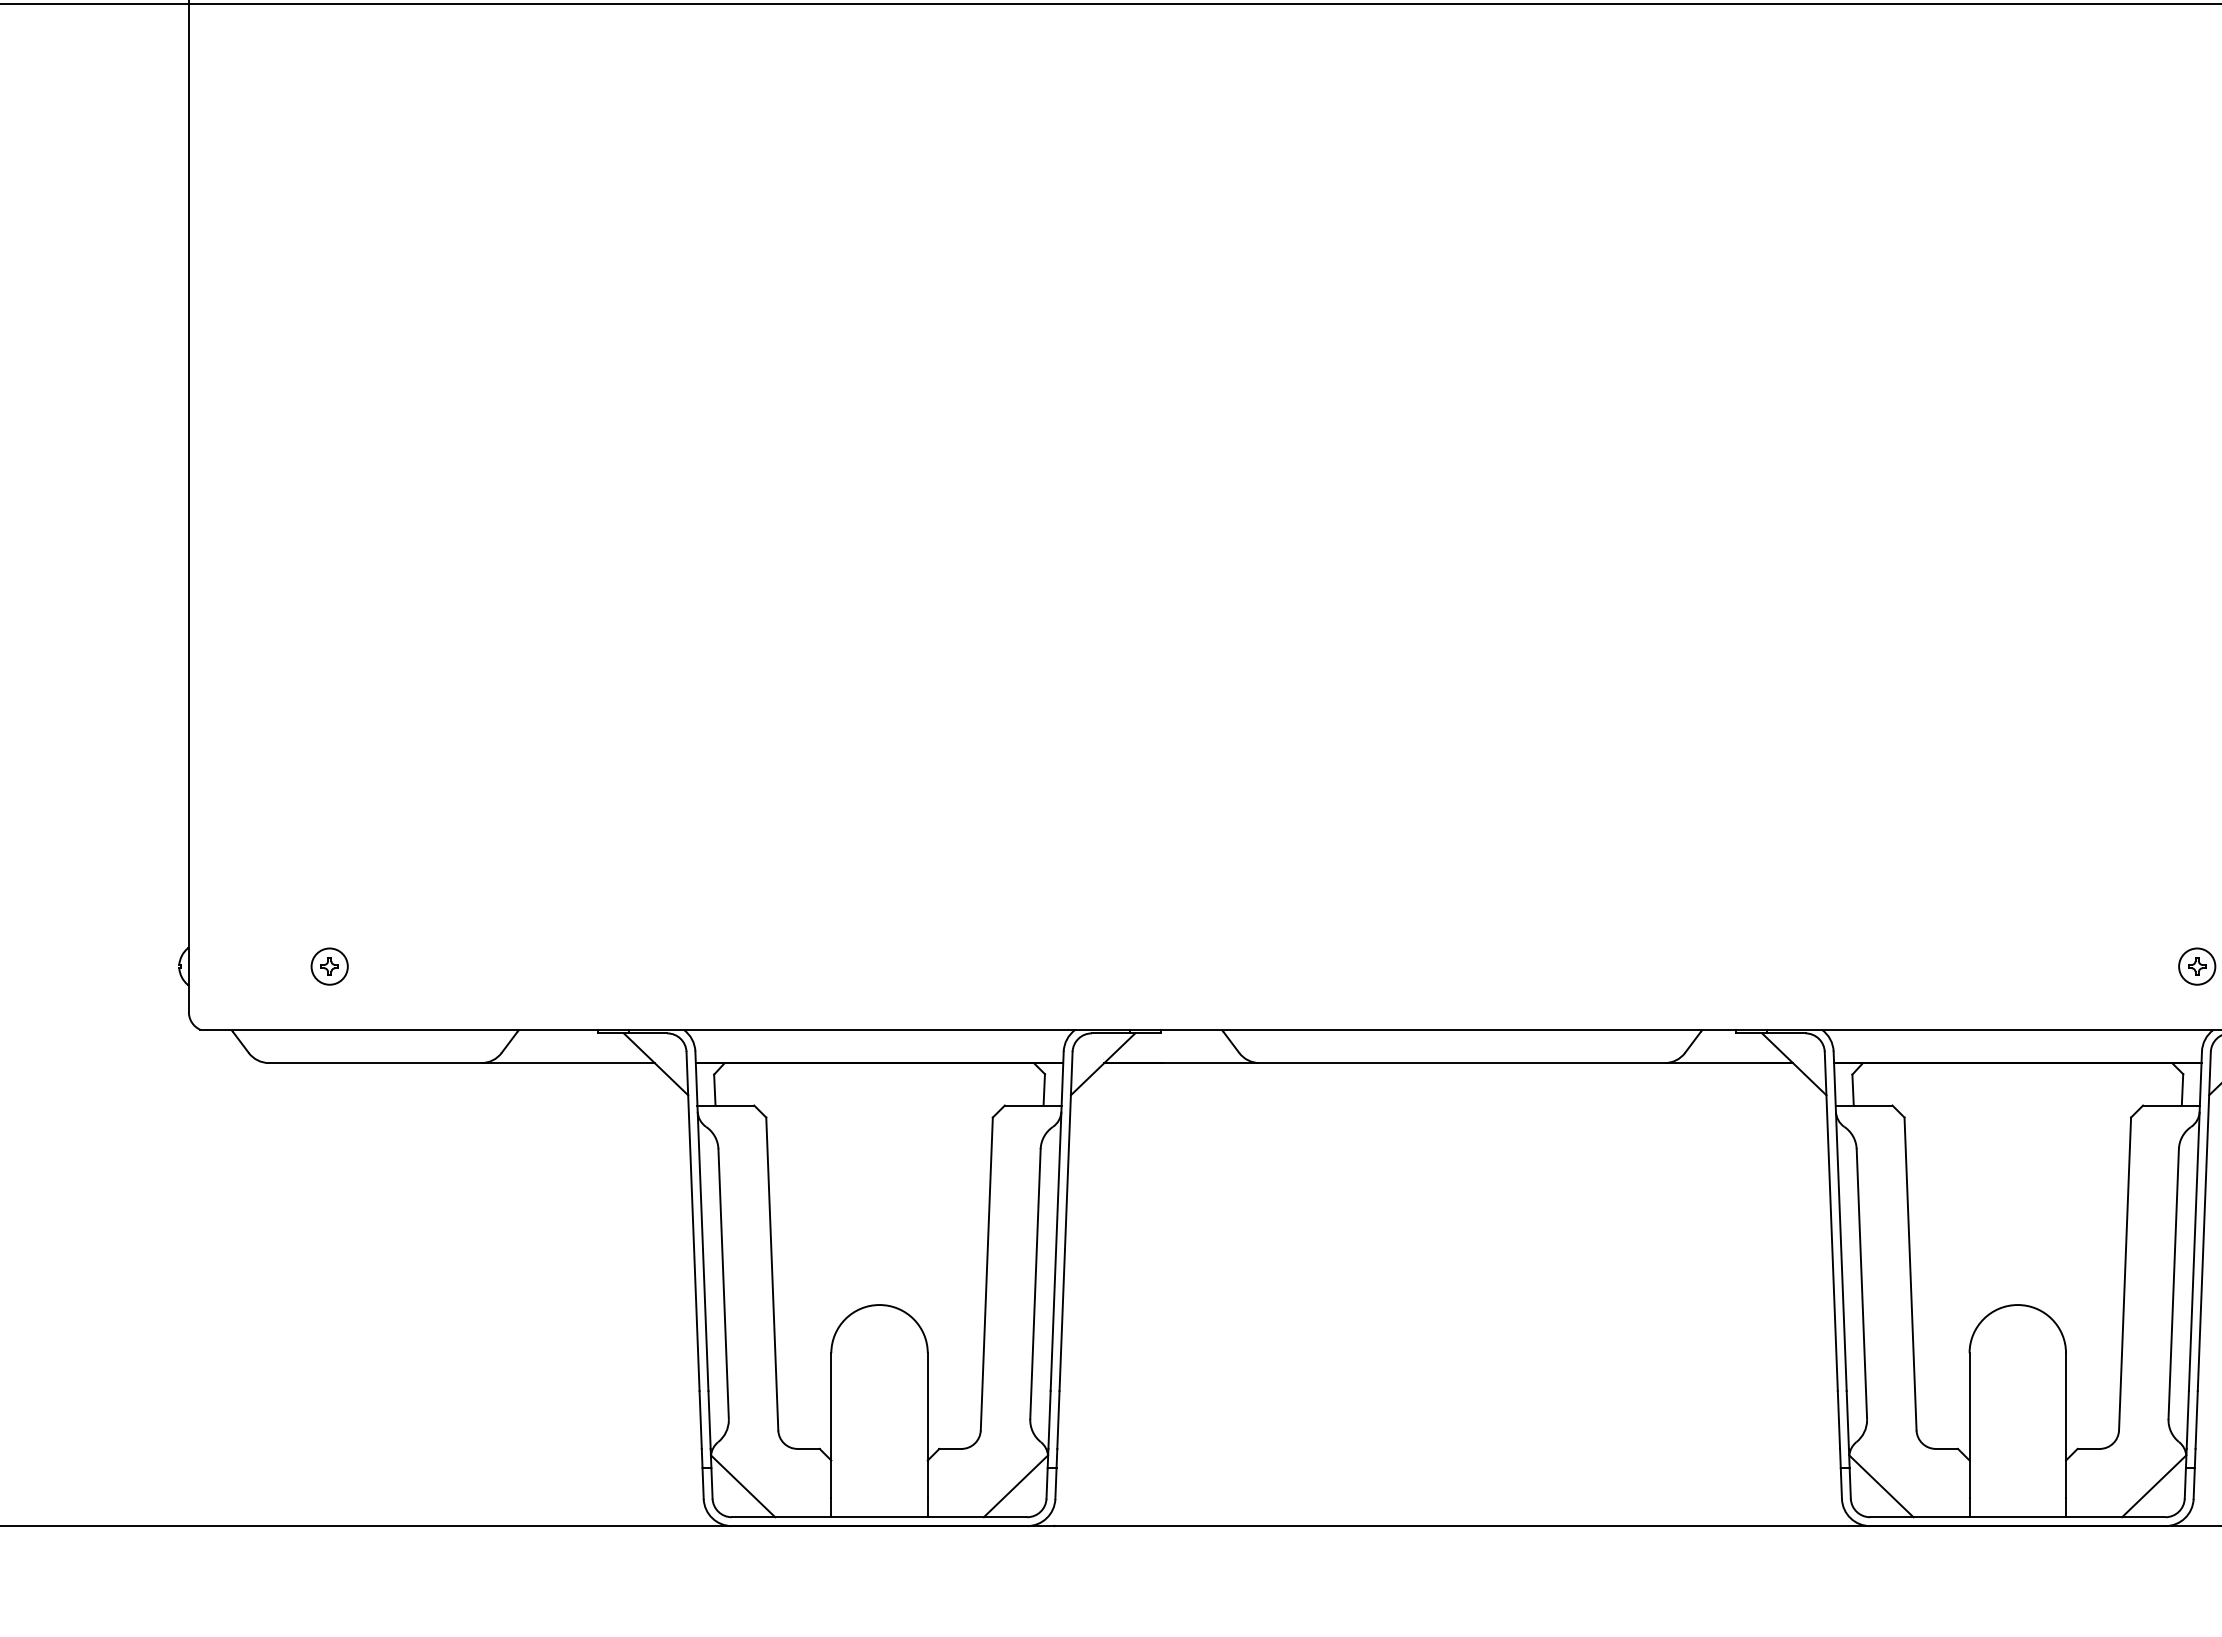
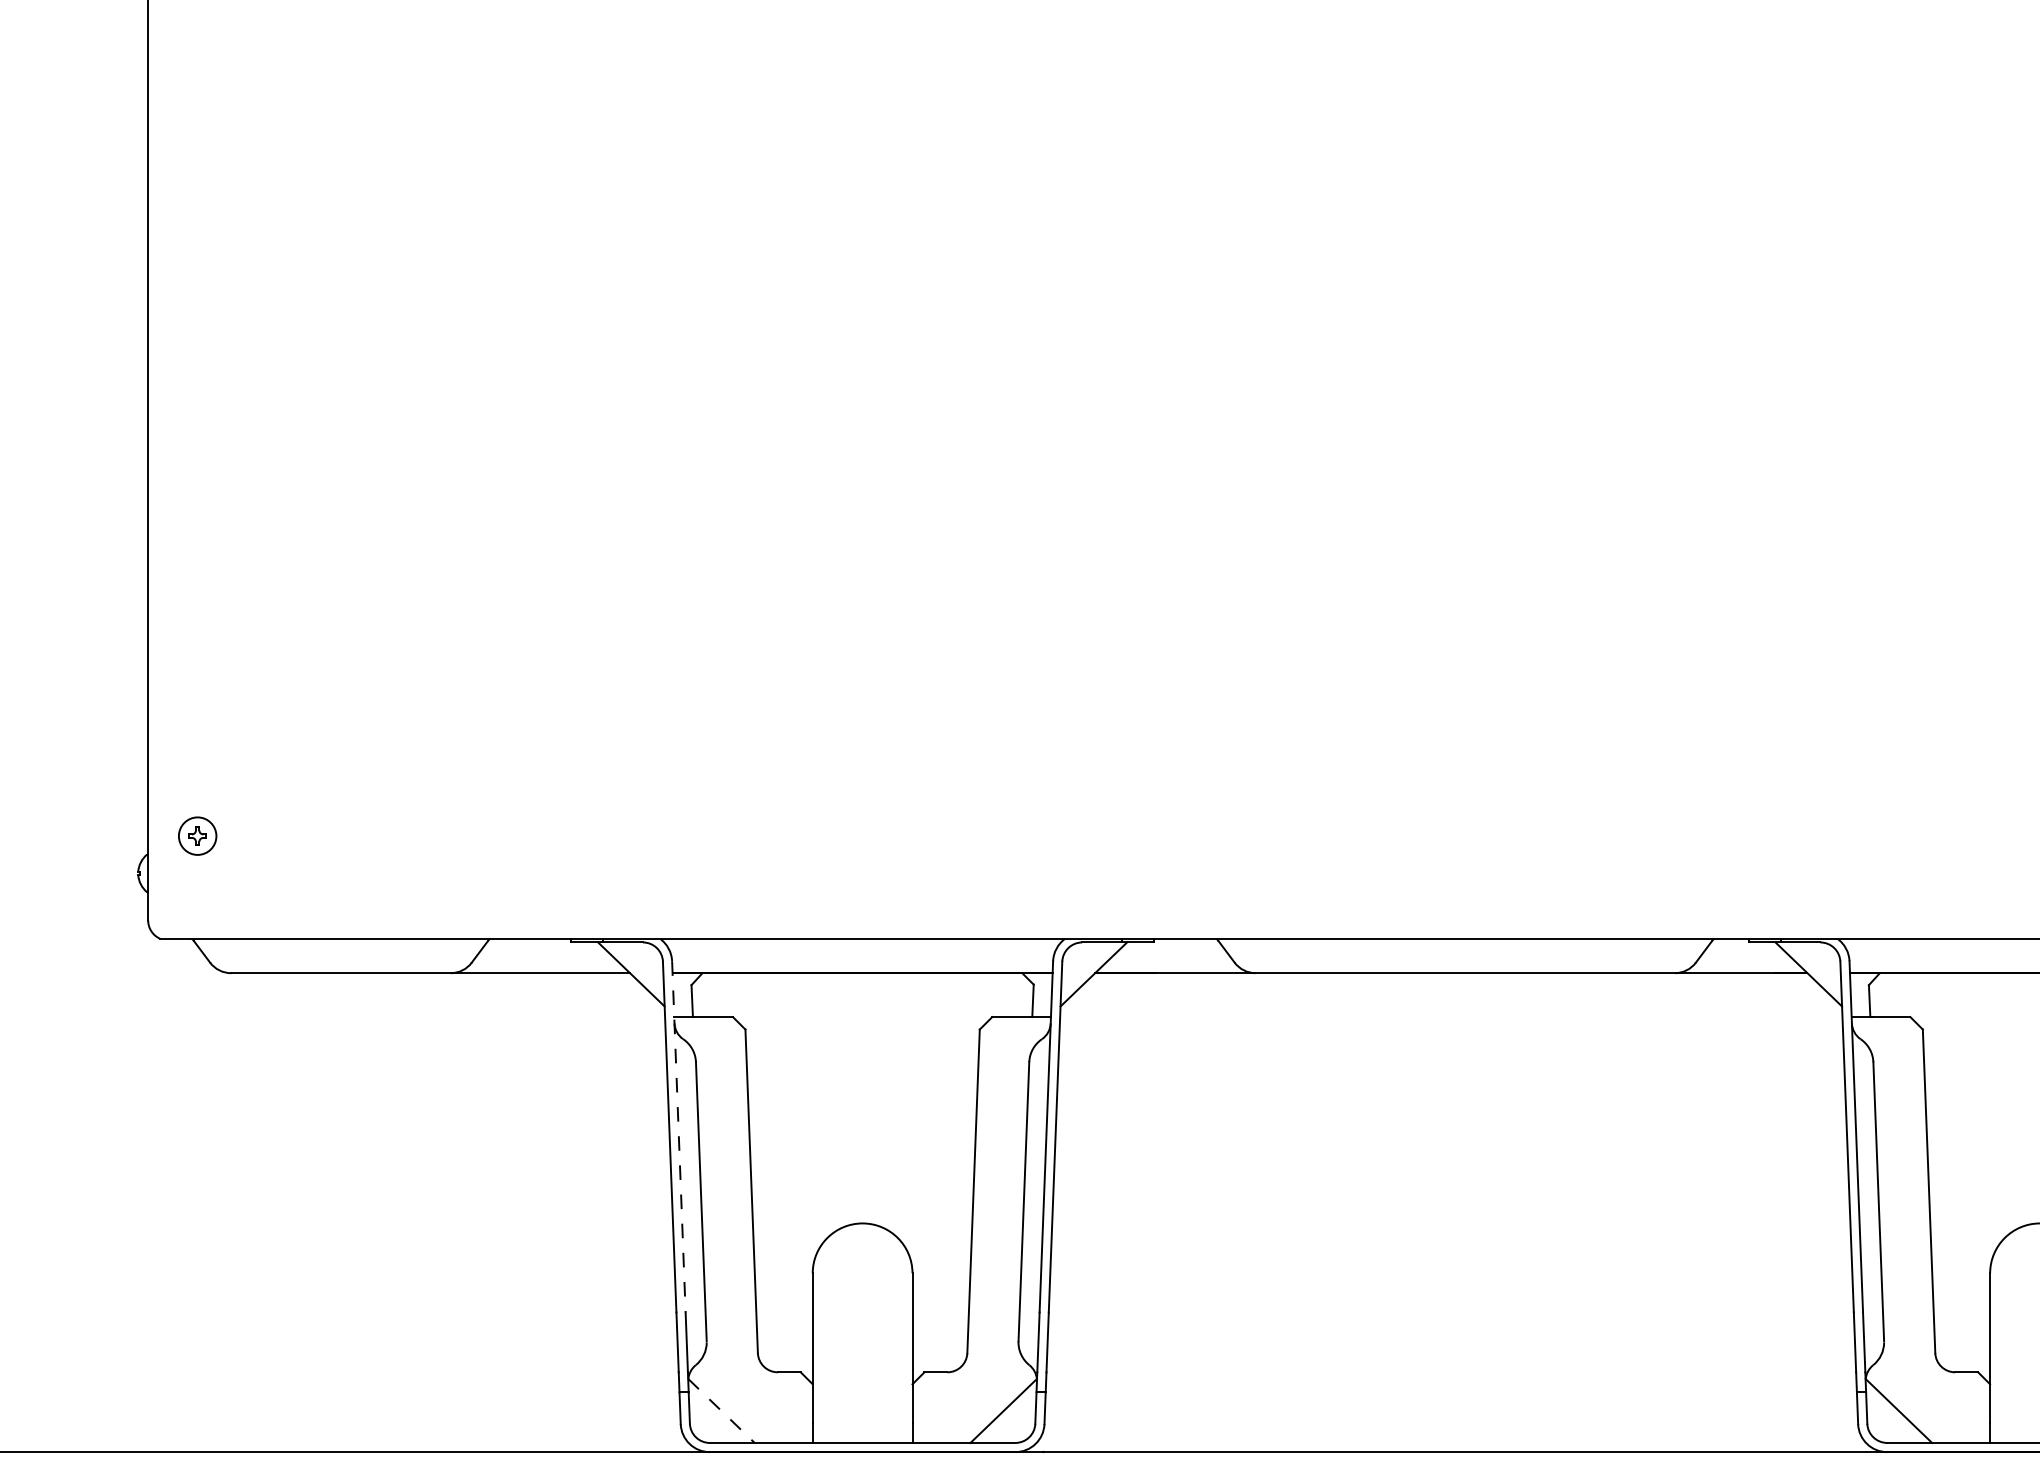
part: (329, 966) -> (197, 836), moved
line: (701, 1221) -> (678, 1137), solid -> dashed
line: (743, 1486) -> (721, 1411), solid -> dashed

